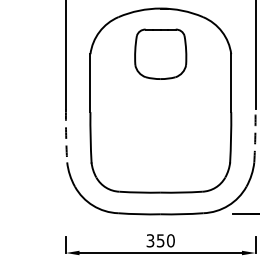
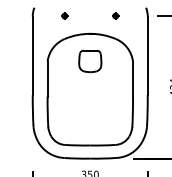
part: (161, 52) -> (90, 60), size x0.71
arc: (65, 136) -> (32, 111), dashed -> solid
arc: (255, 136) -> (147, 111), dashed -> solid

